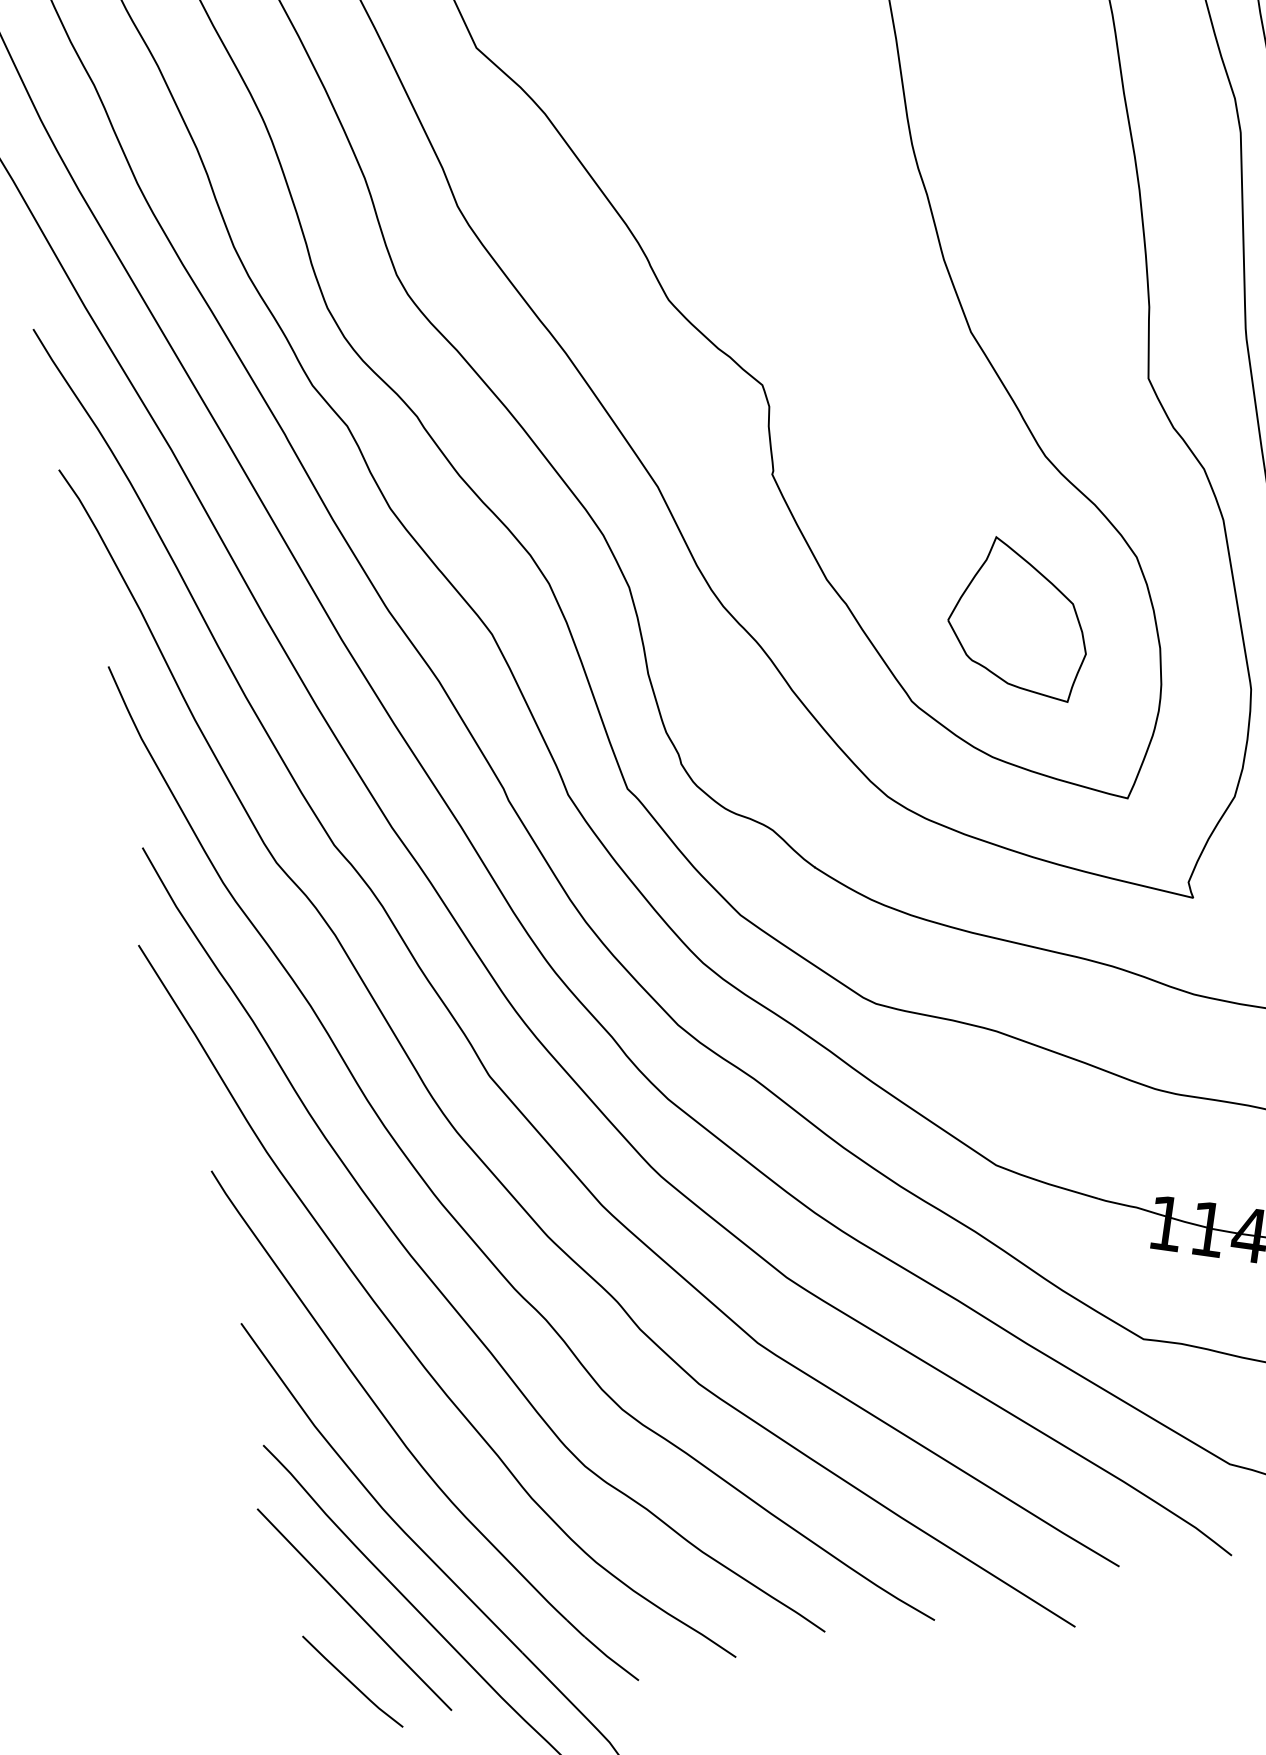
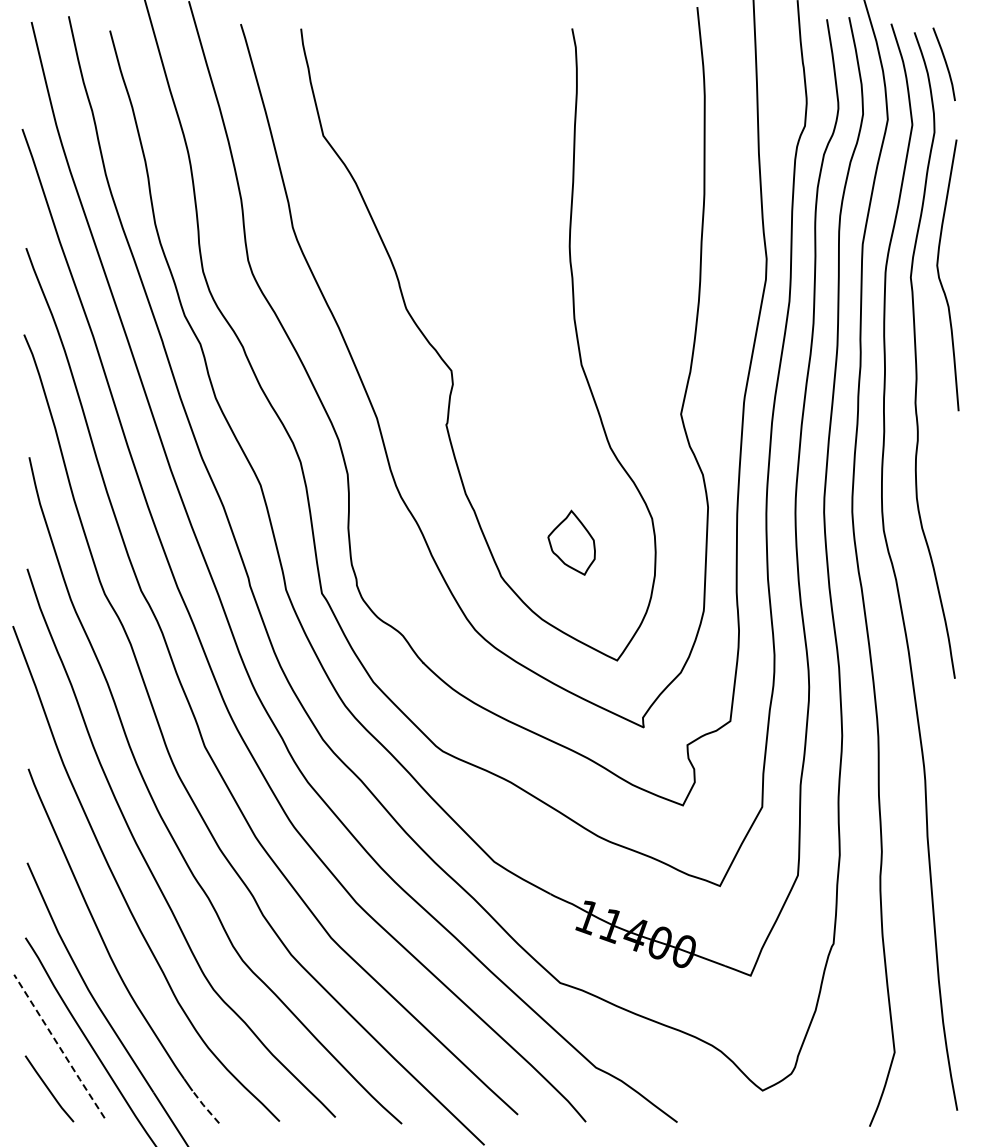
part: (1014, 622) -> (571, 542), size x0.6
line: (354, 1611) -> (59, 1047), solid -> dashed
line: (611, 1659) -> (205, 1107), solid -> dashed

